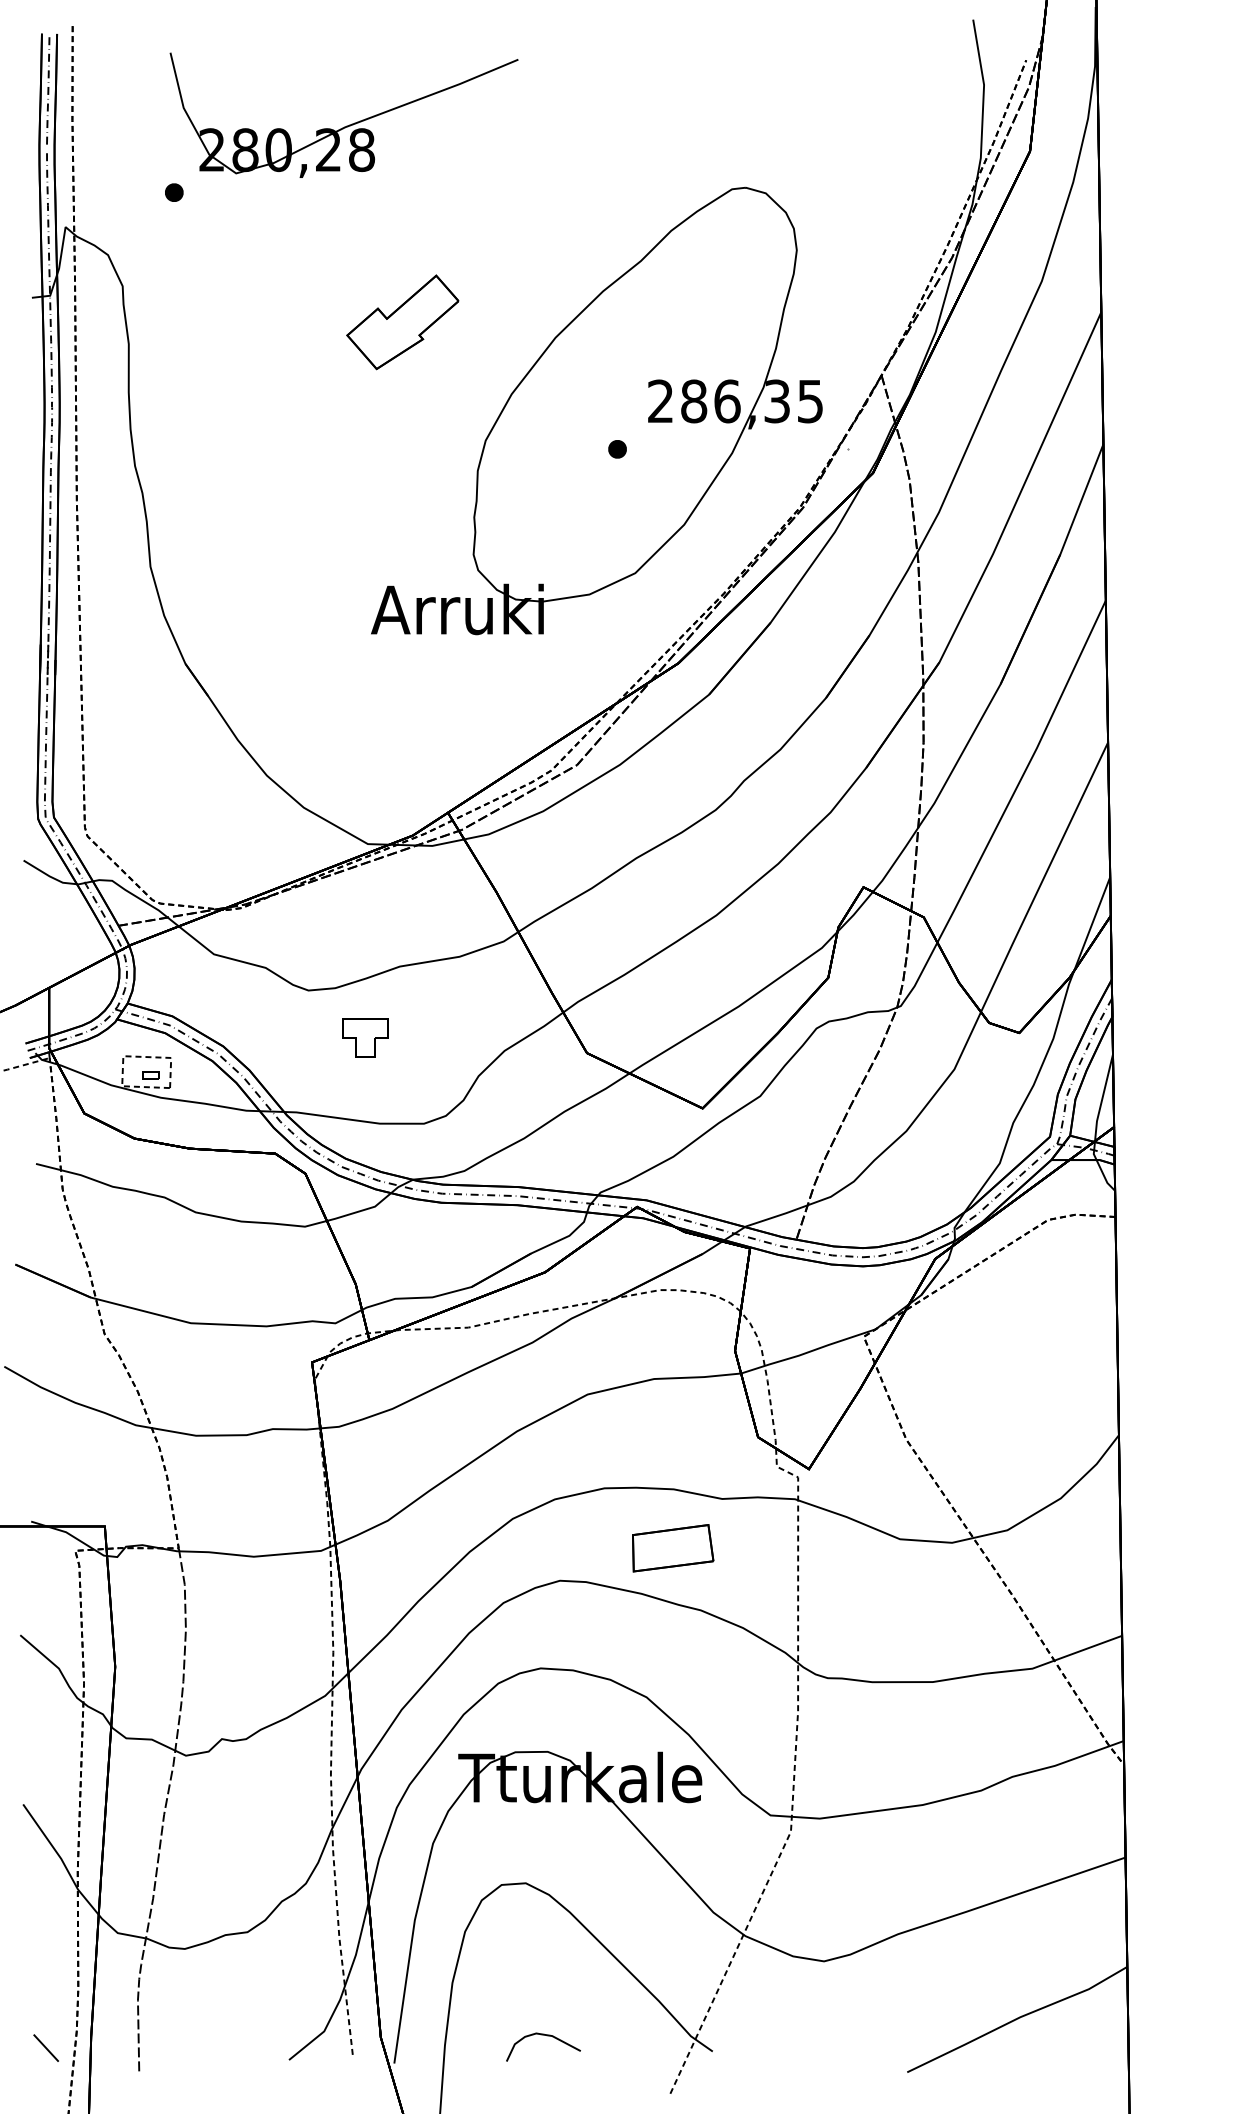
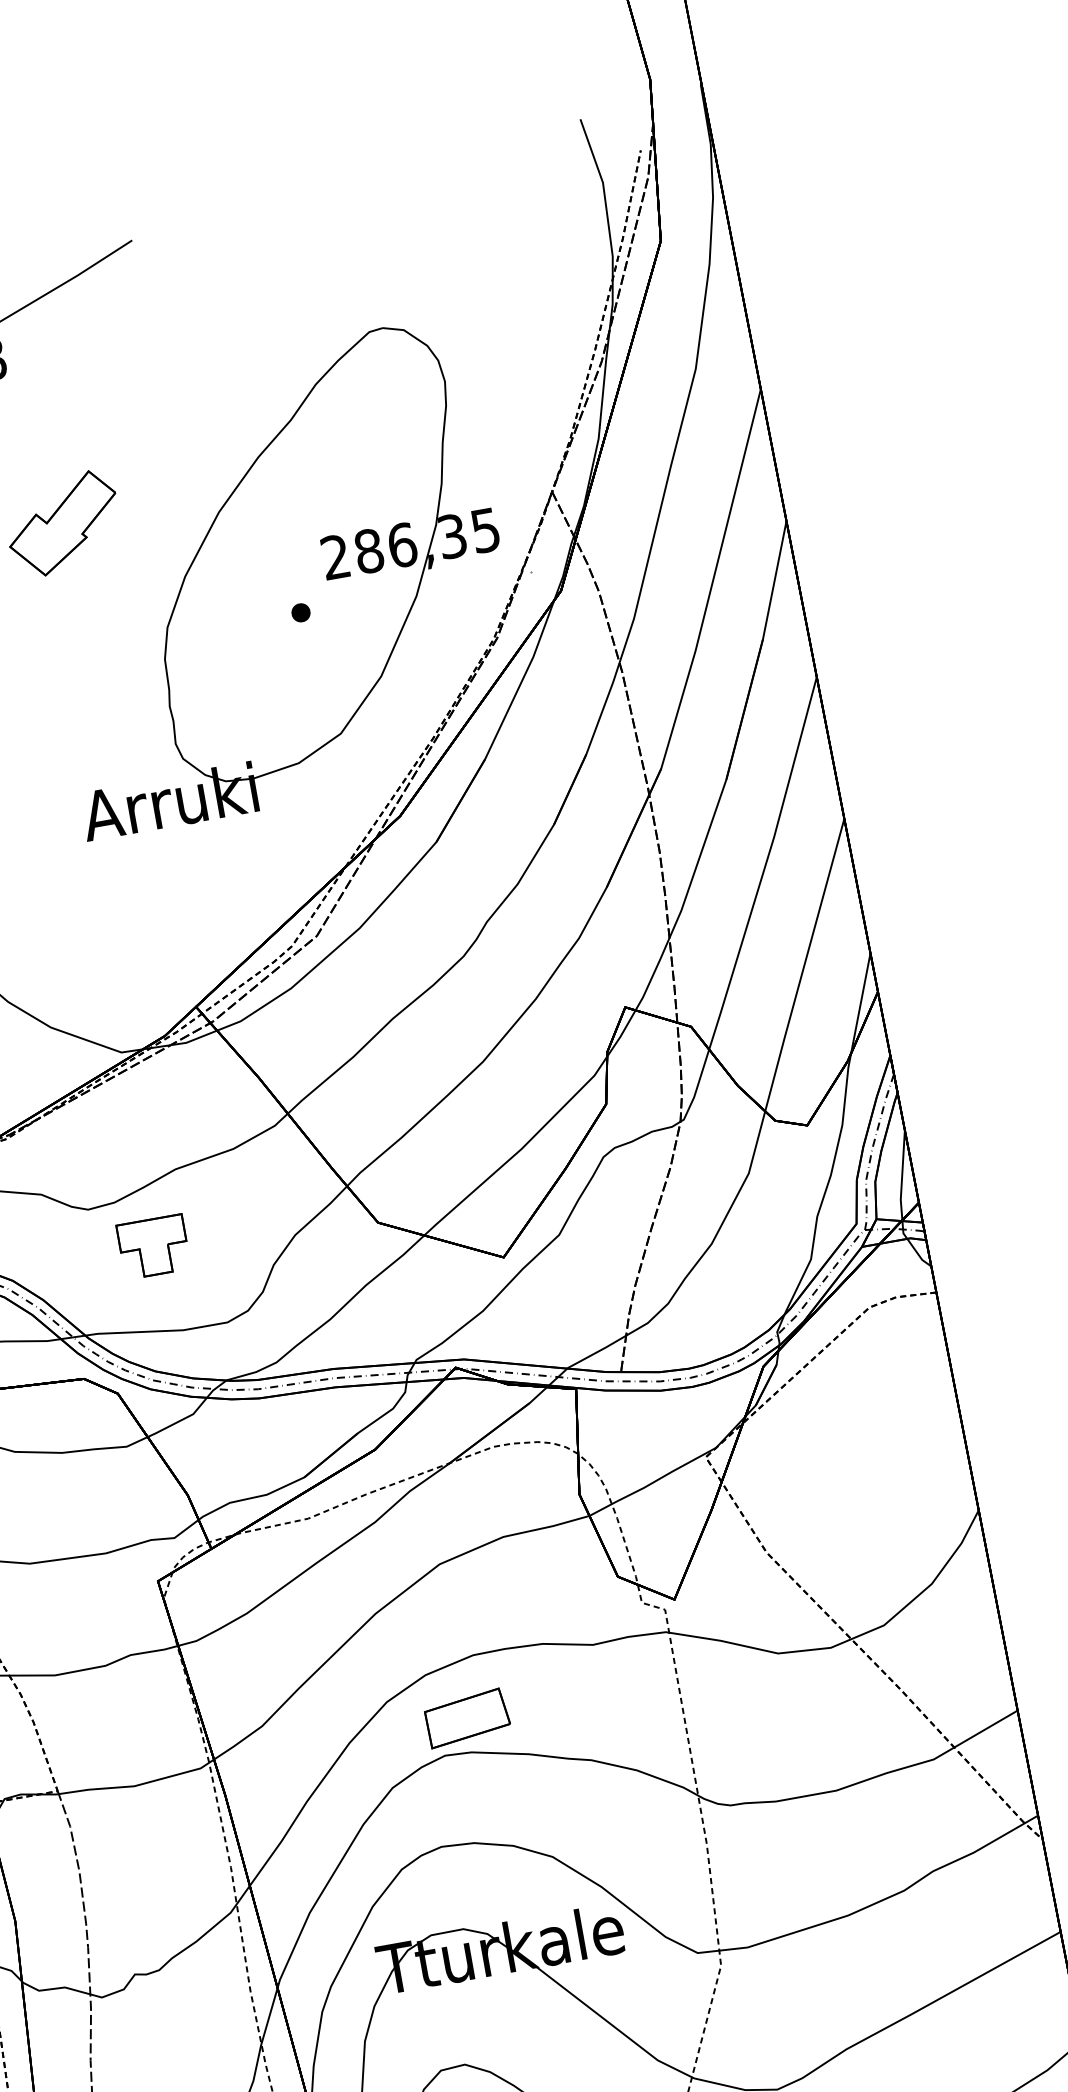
part: (365, 1037) -> (153, 1246), size x1.43
part: (673, 1548) -> (467, 1718), moved

